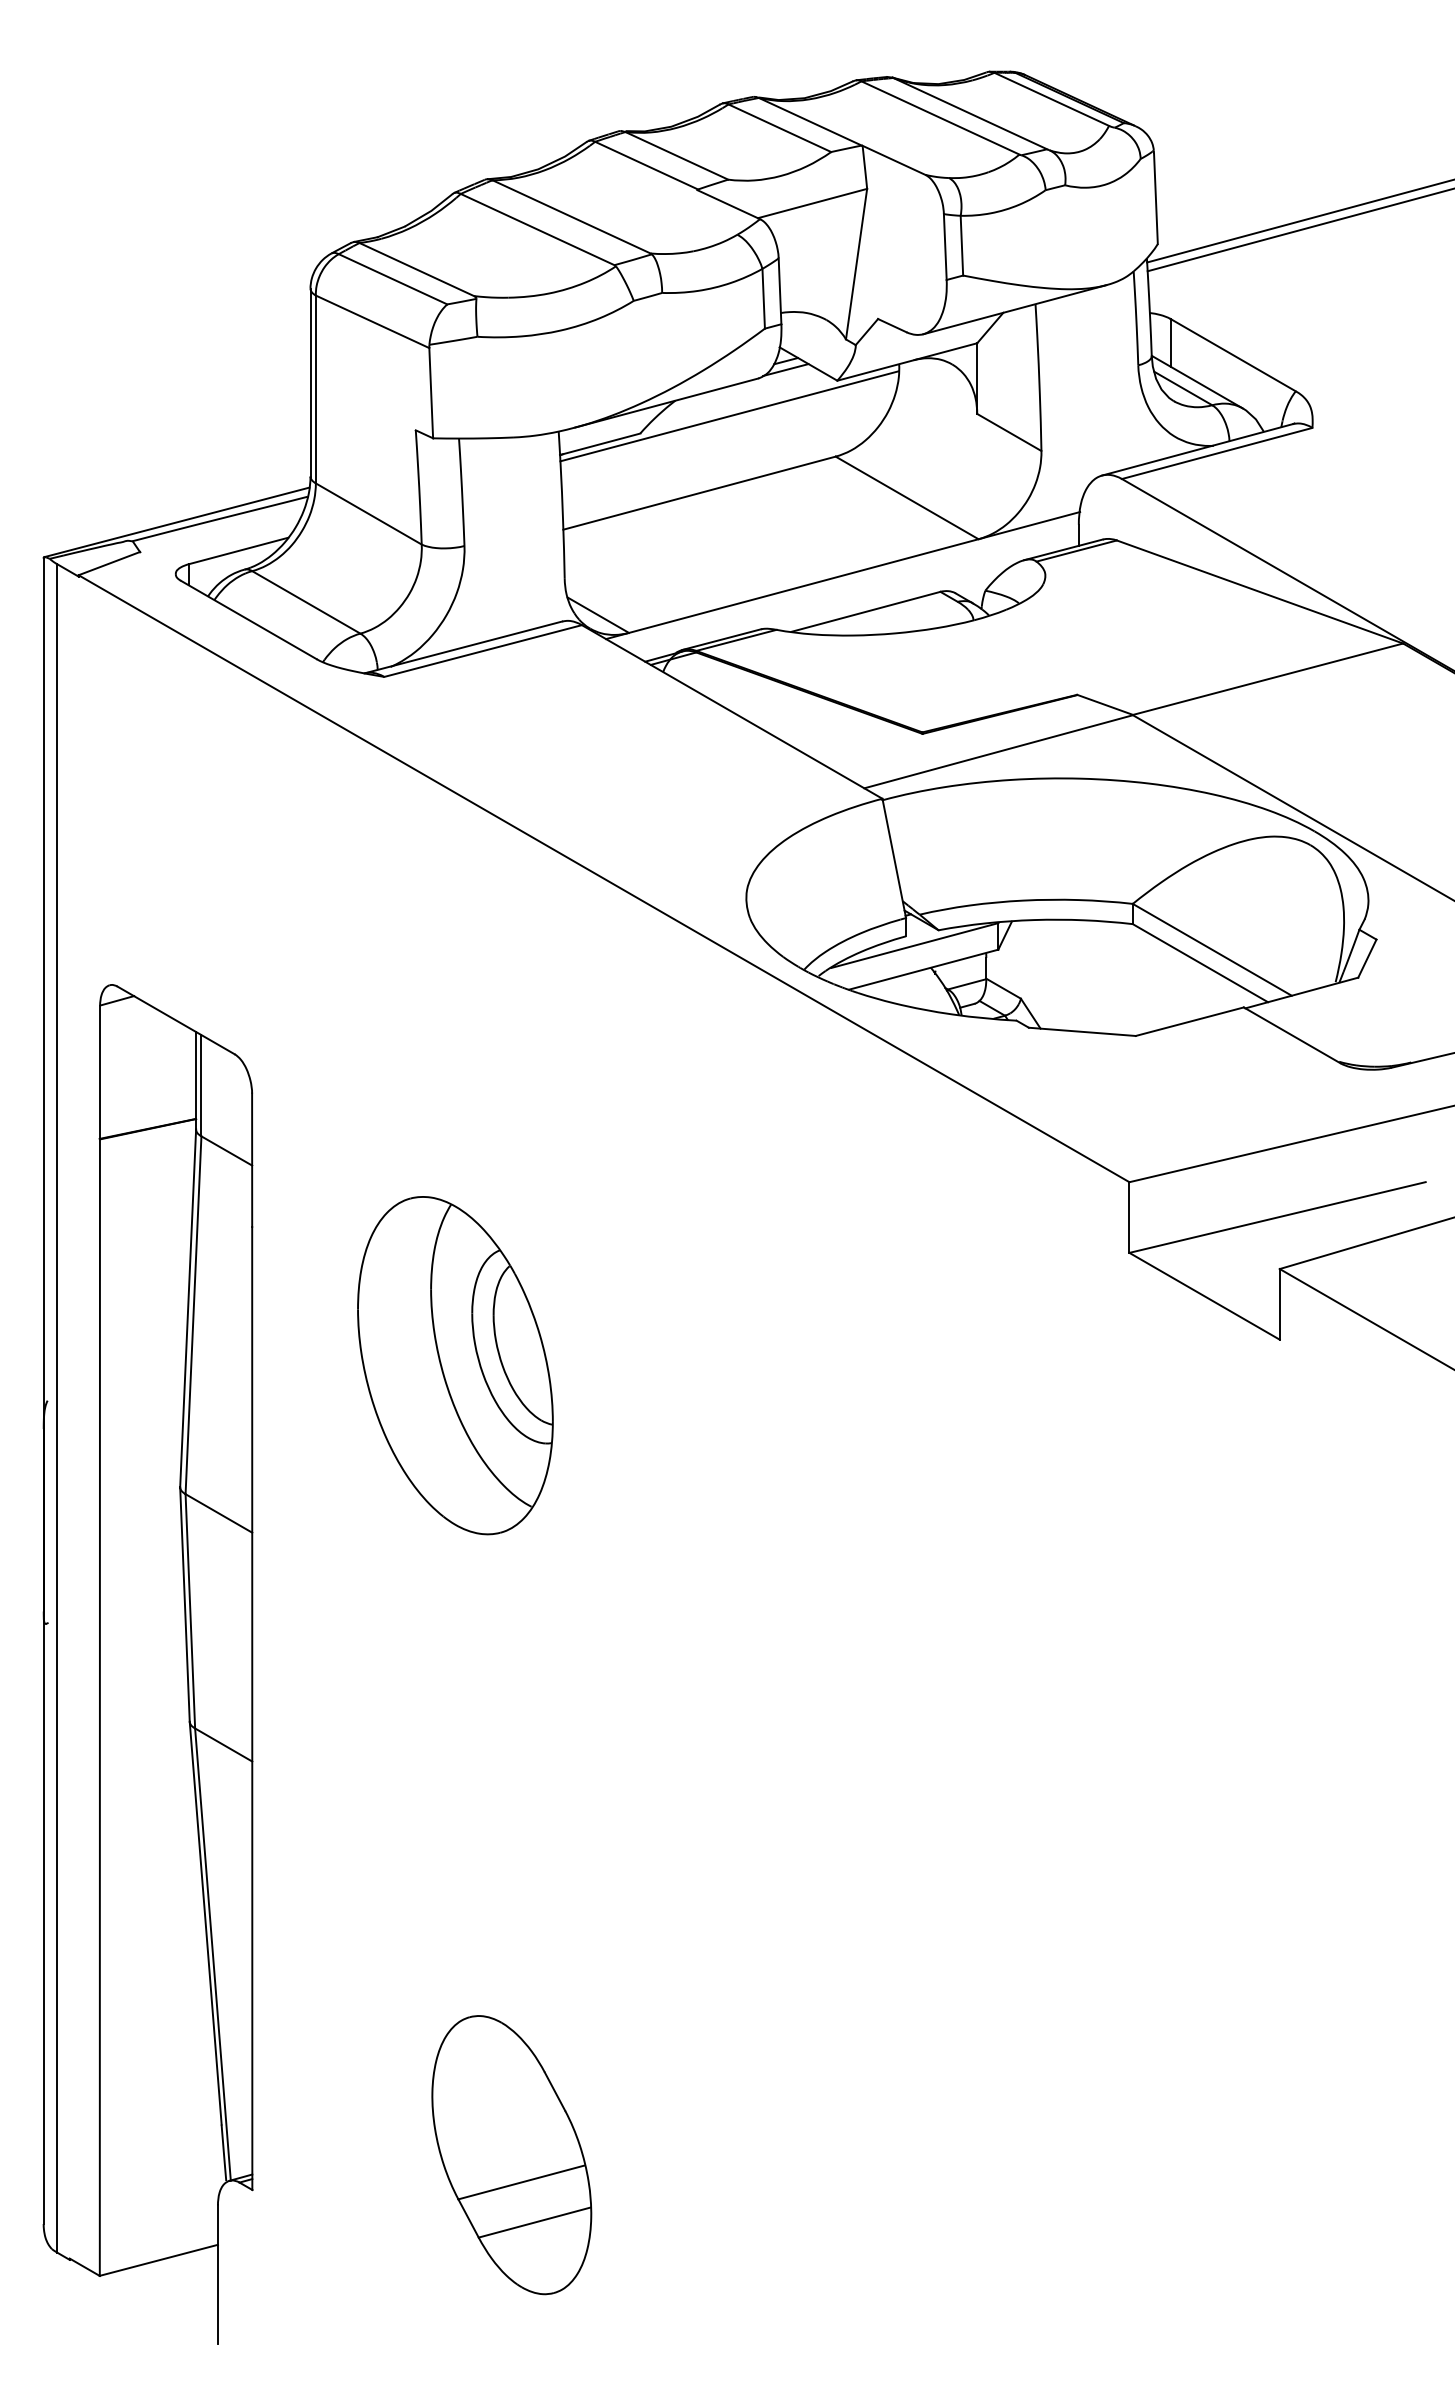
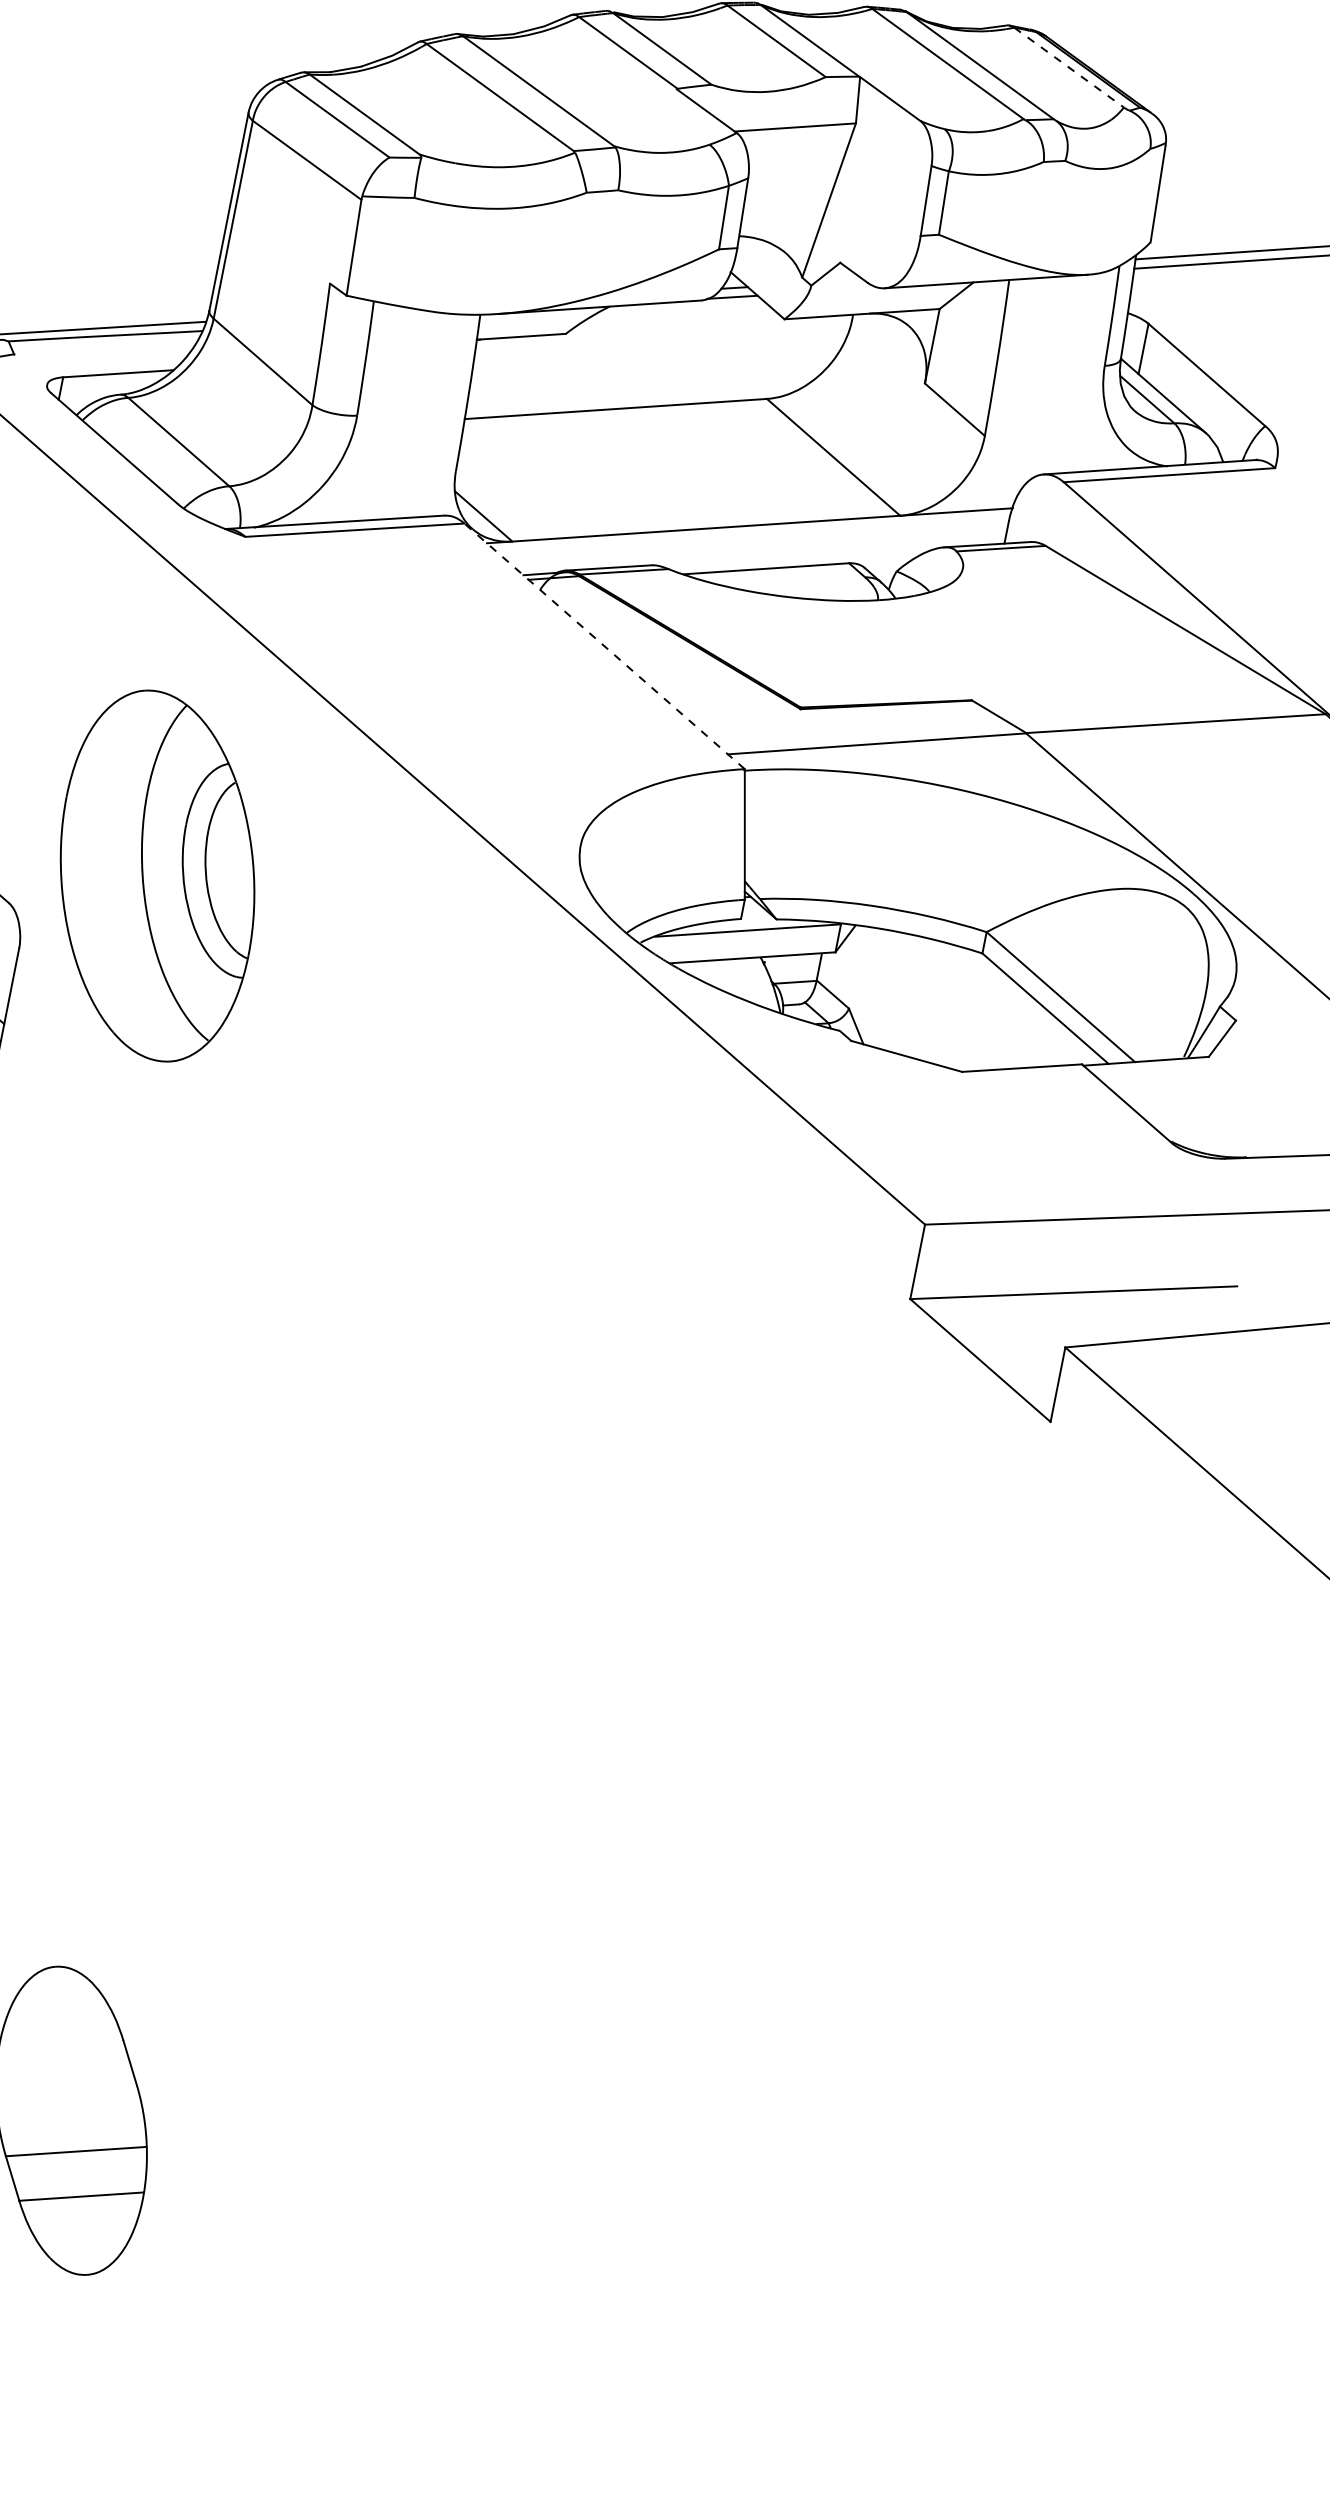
line: (1052, 99) -> (1069, 67), solid -> dashed
line: (729, 416) -> (663, 334), removed
line: (732, 711) -> (605, 645), solid -> dashed
part: (455, 1365) -> (157, 875), moved

